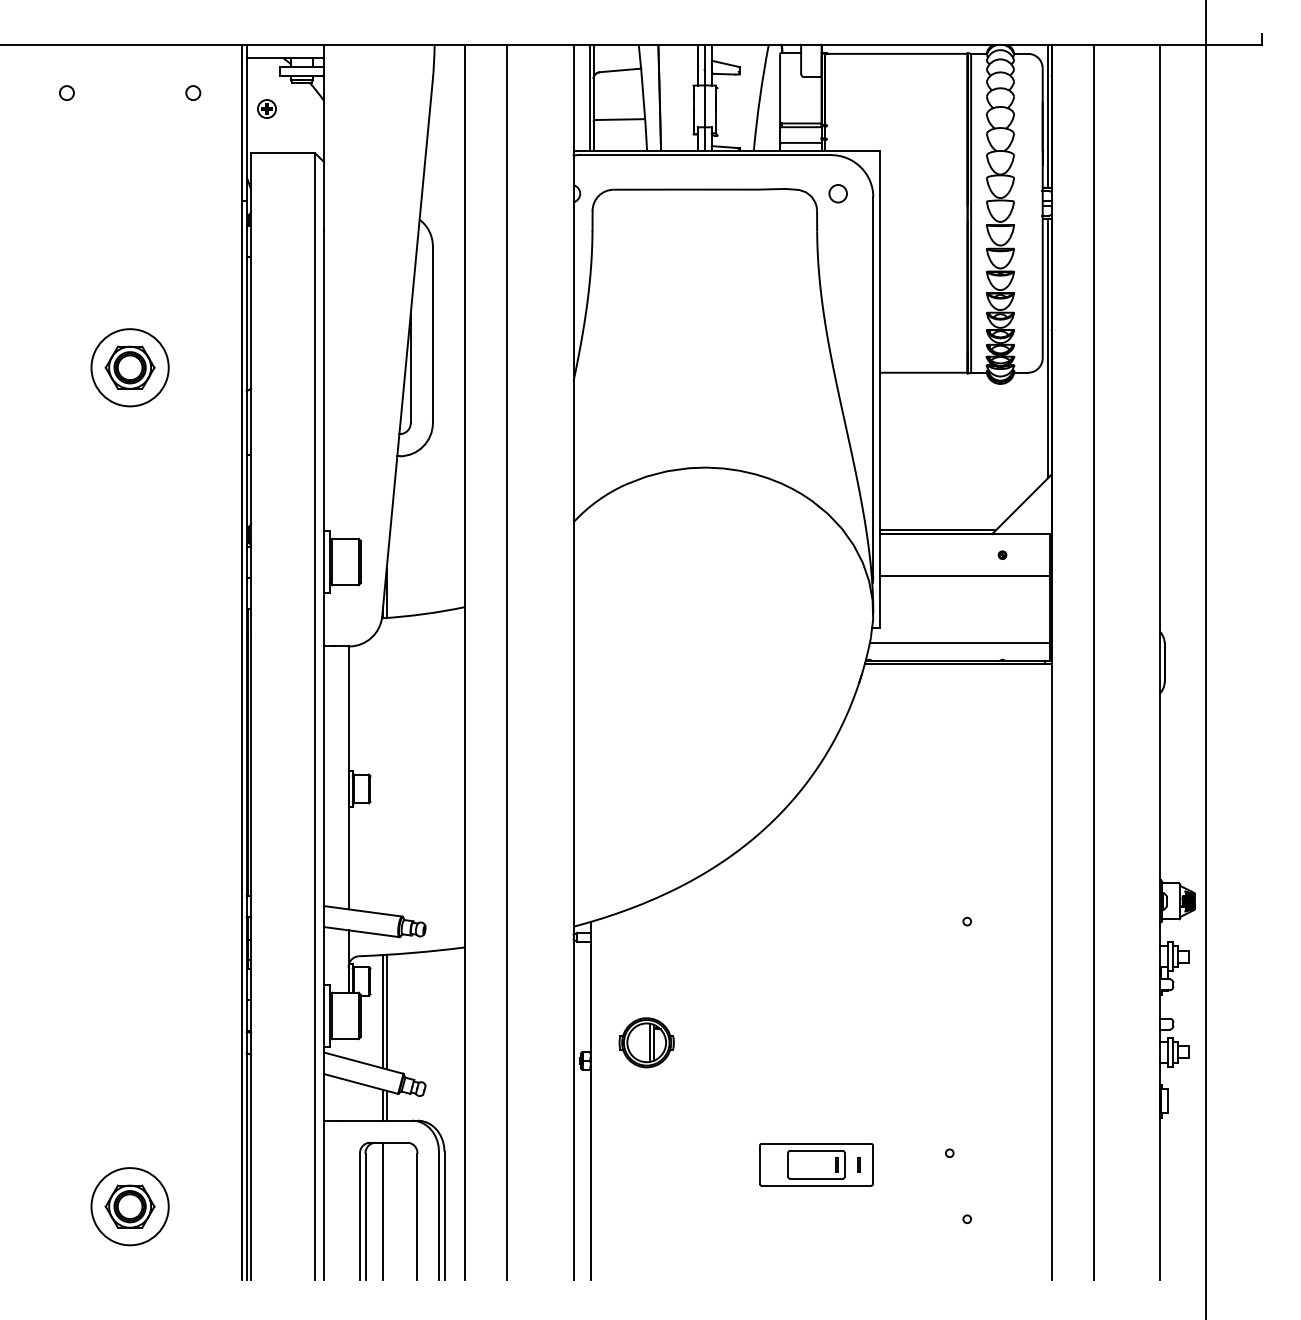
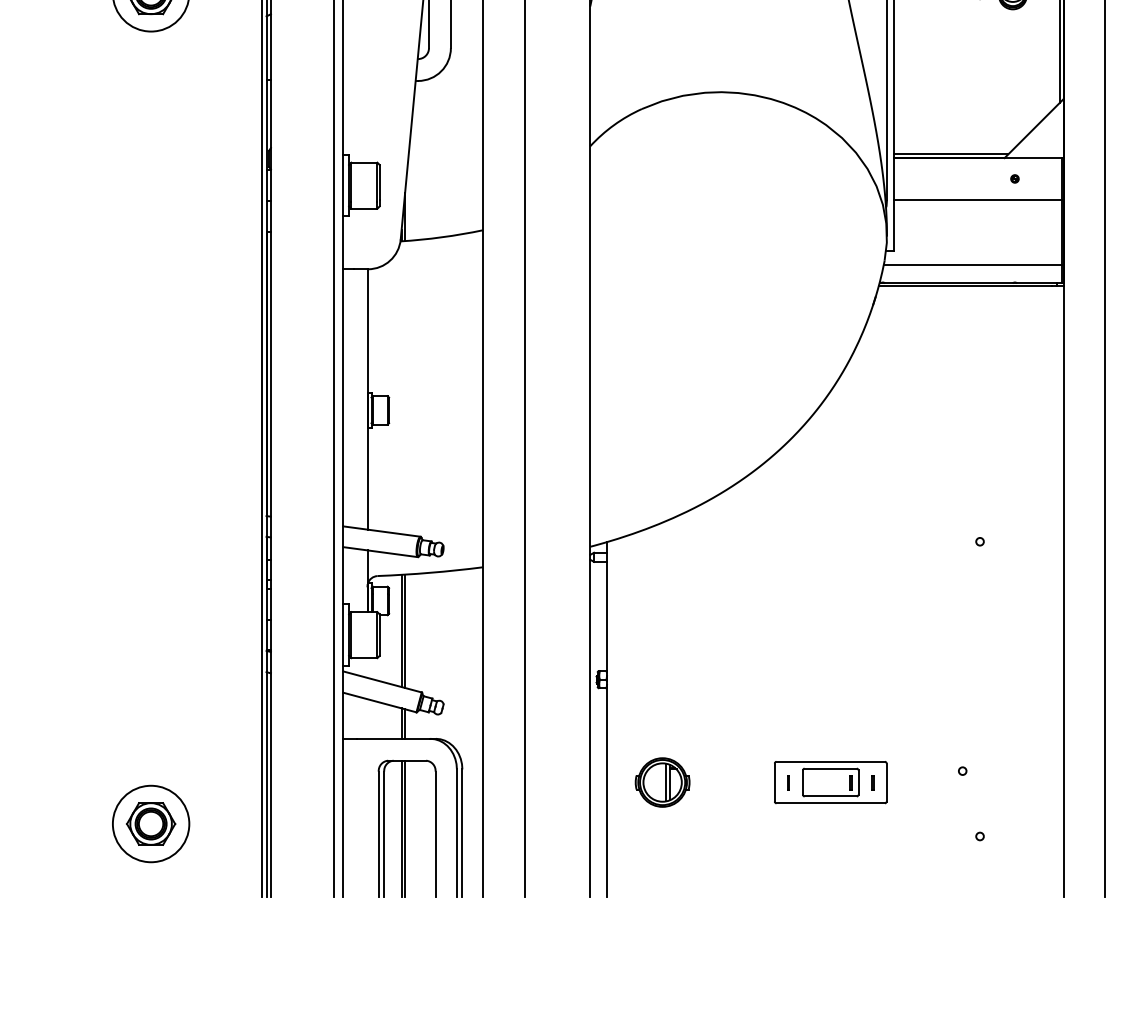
part: (646, 1042) -> (662, 782), moved
line: (773, 1164) -> (788, 782), added
line: (386, 1211) -> (404, 828), added

